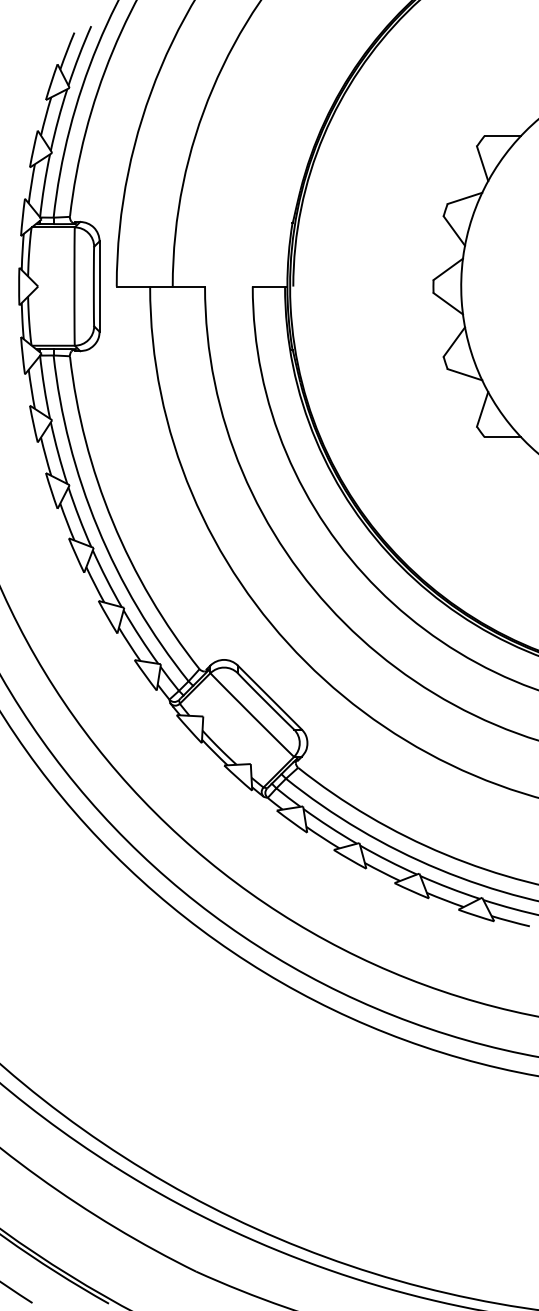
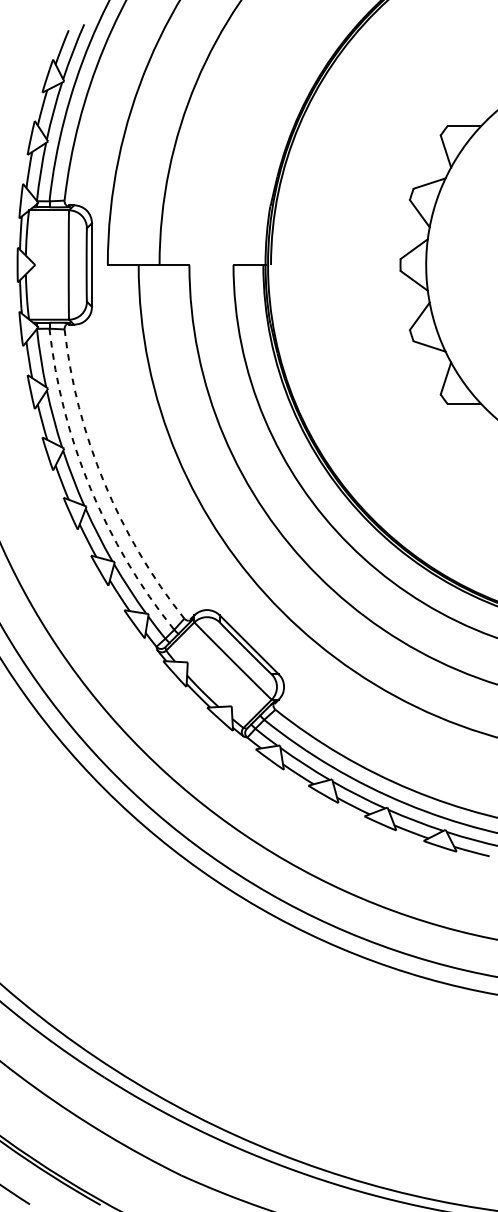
arc: (112, 521) -> (103, 482), solid -> dashed
arc: (97, 528) -> (90, 488), solid -> dashed

